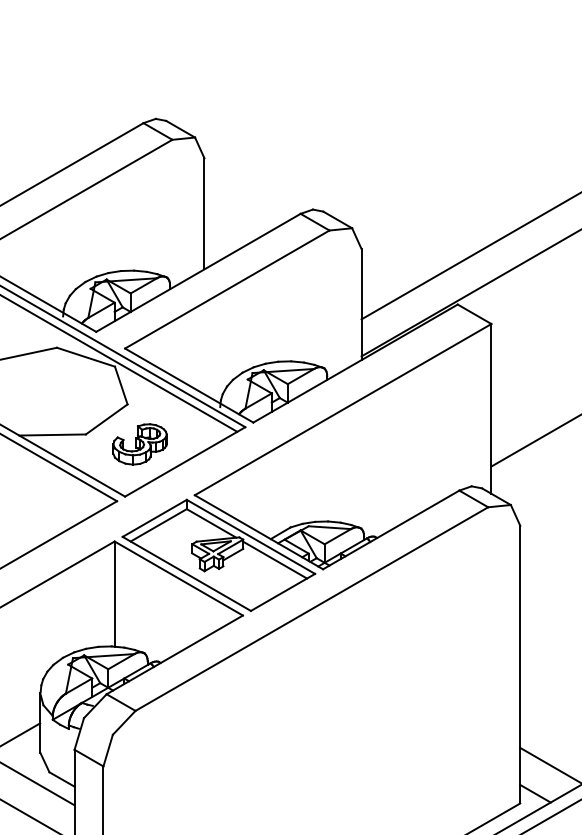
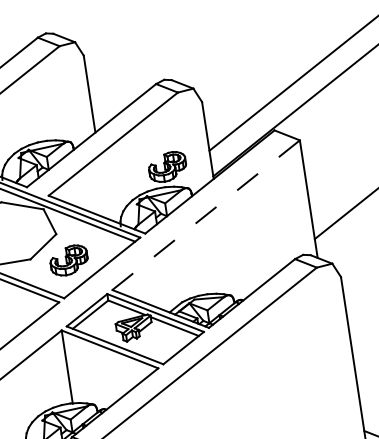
part: (298, 333) -> (167, 167), added
line: (343, 409) -> (206, 215), solid -> dashed

